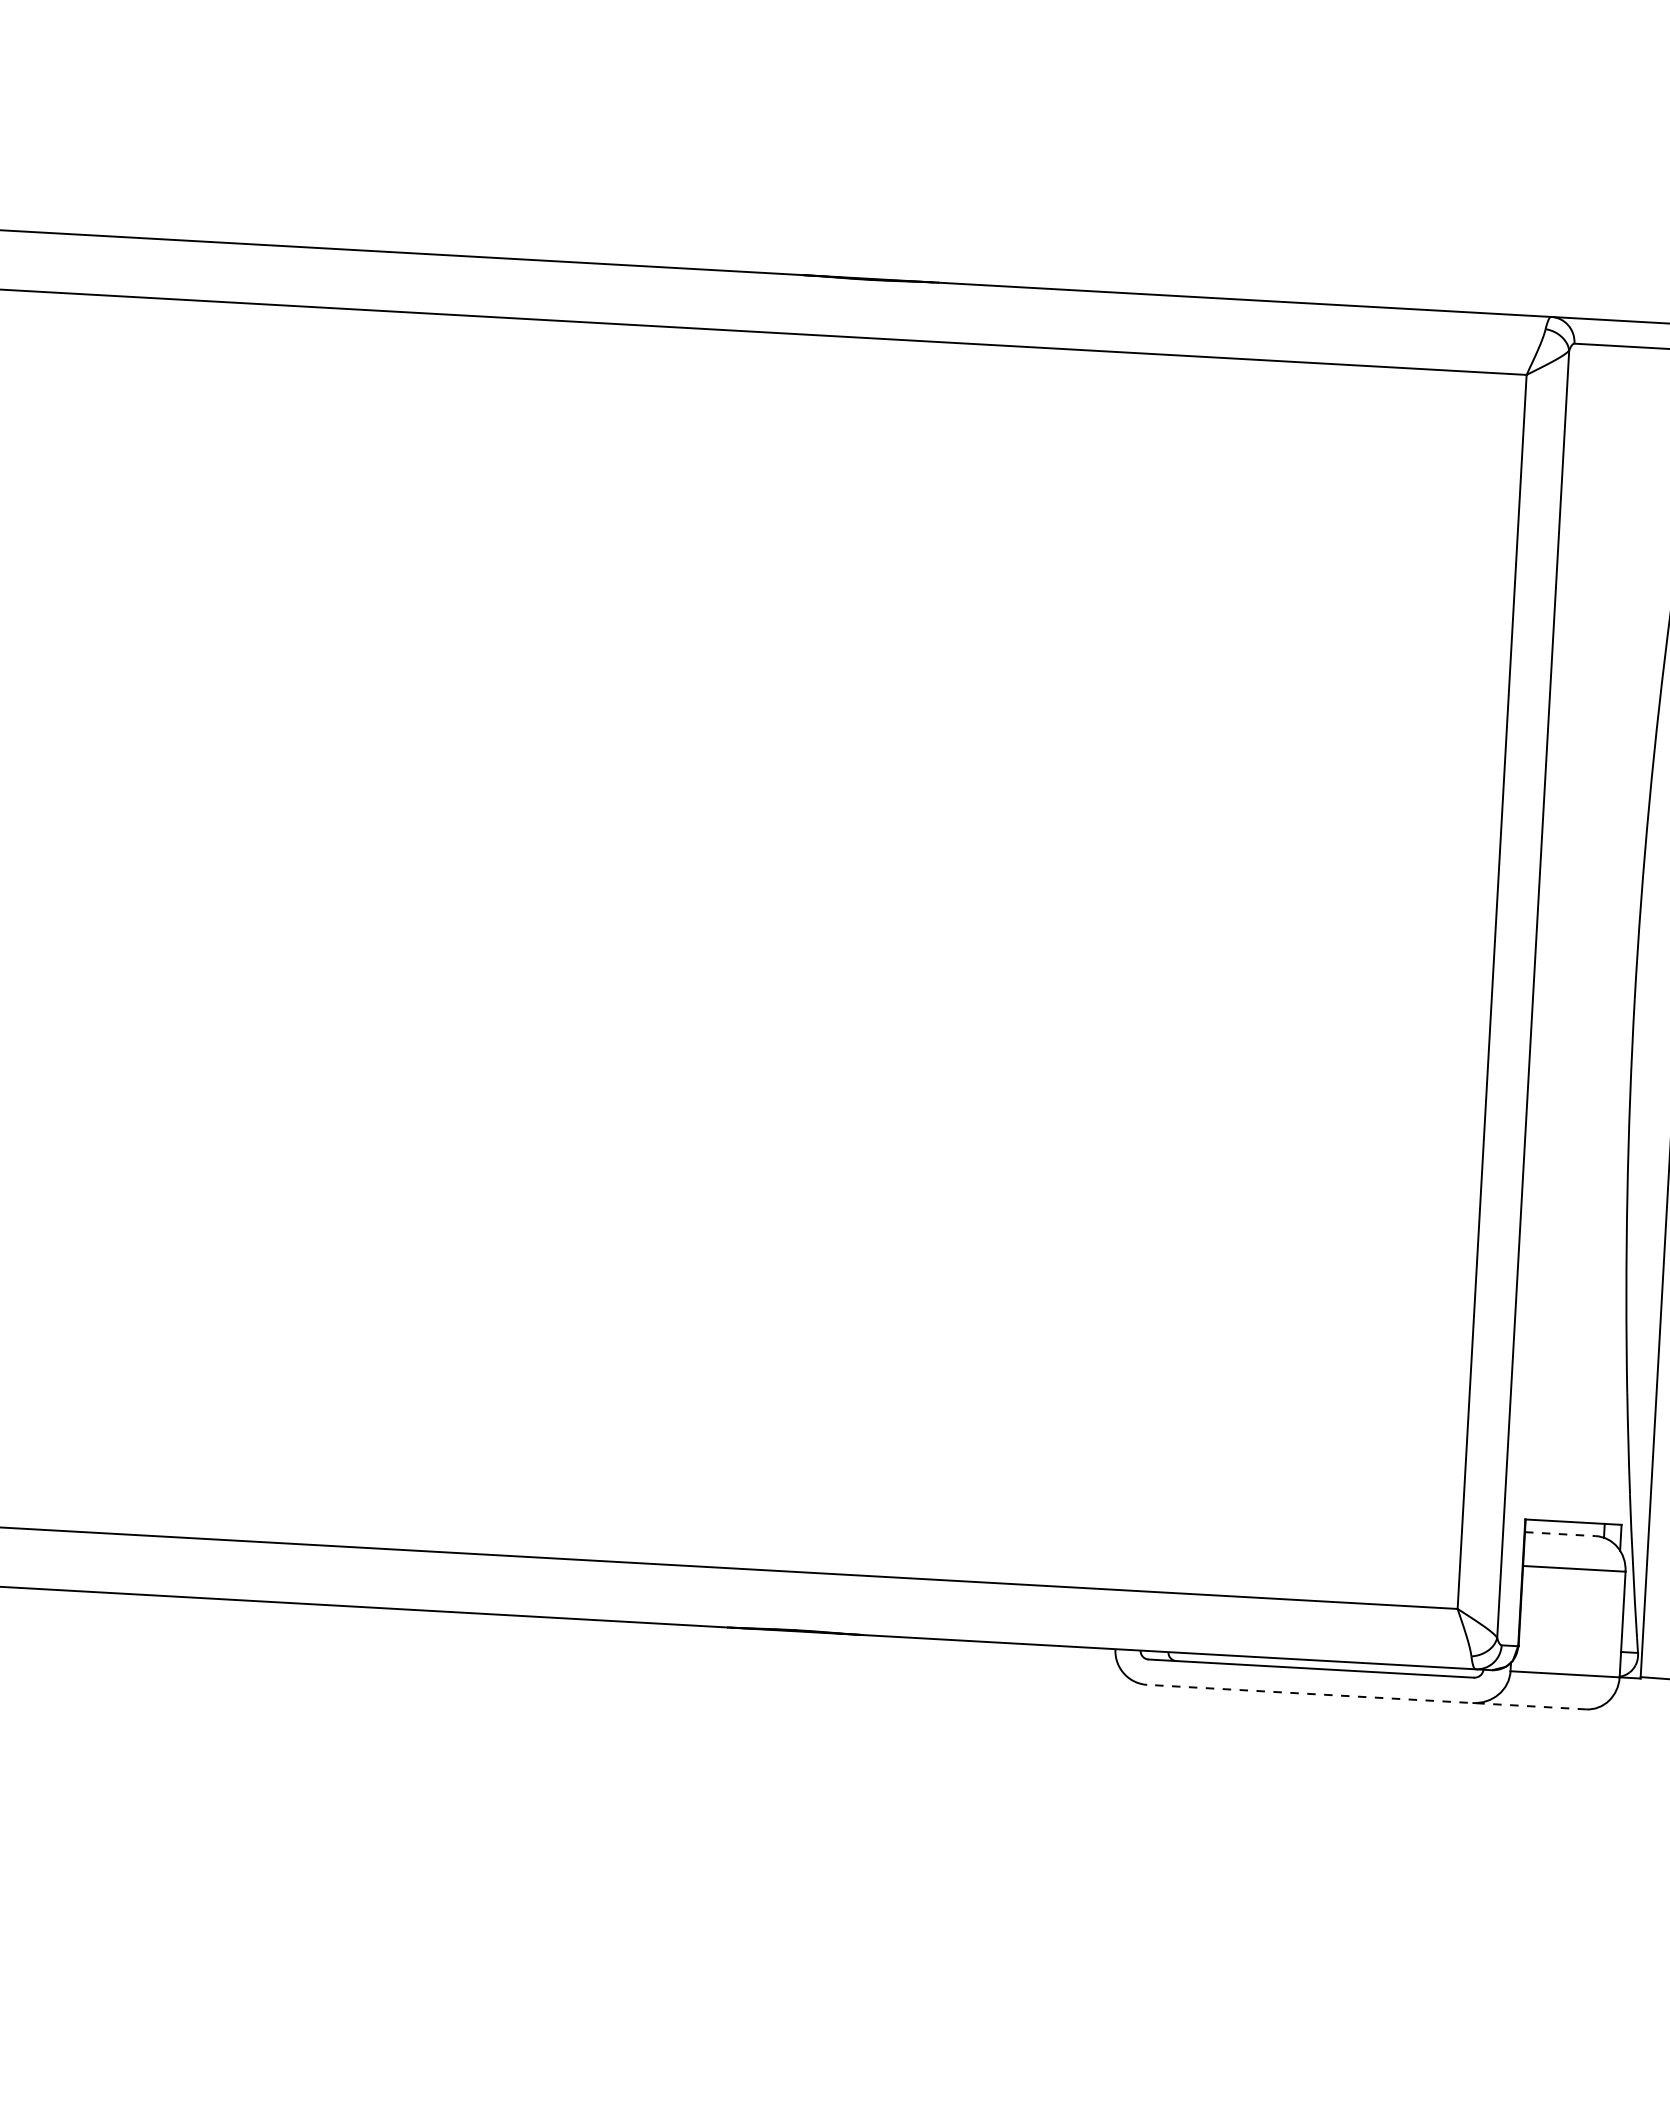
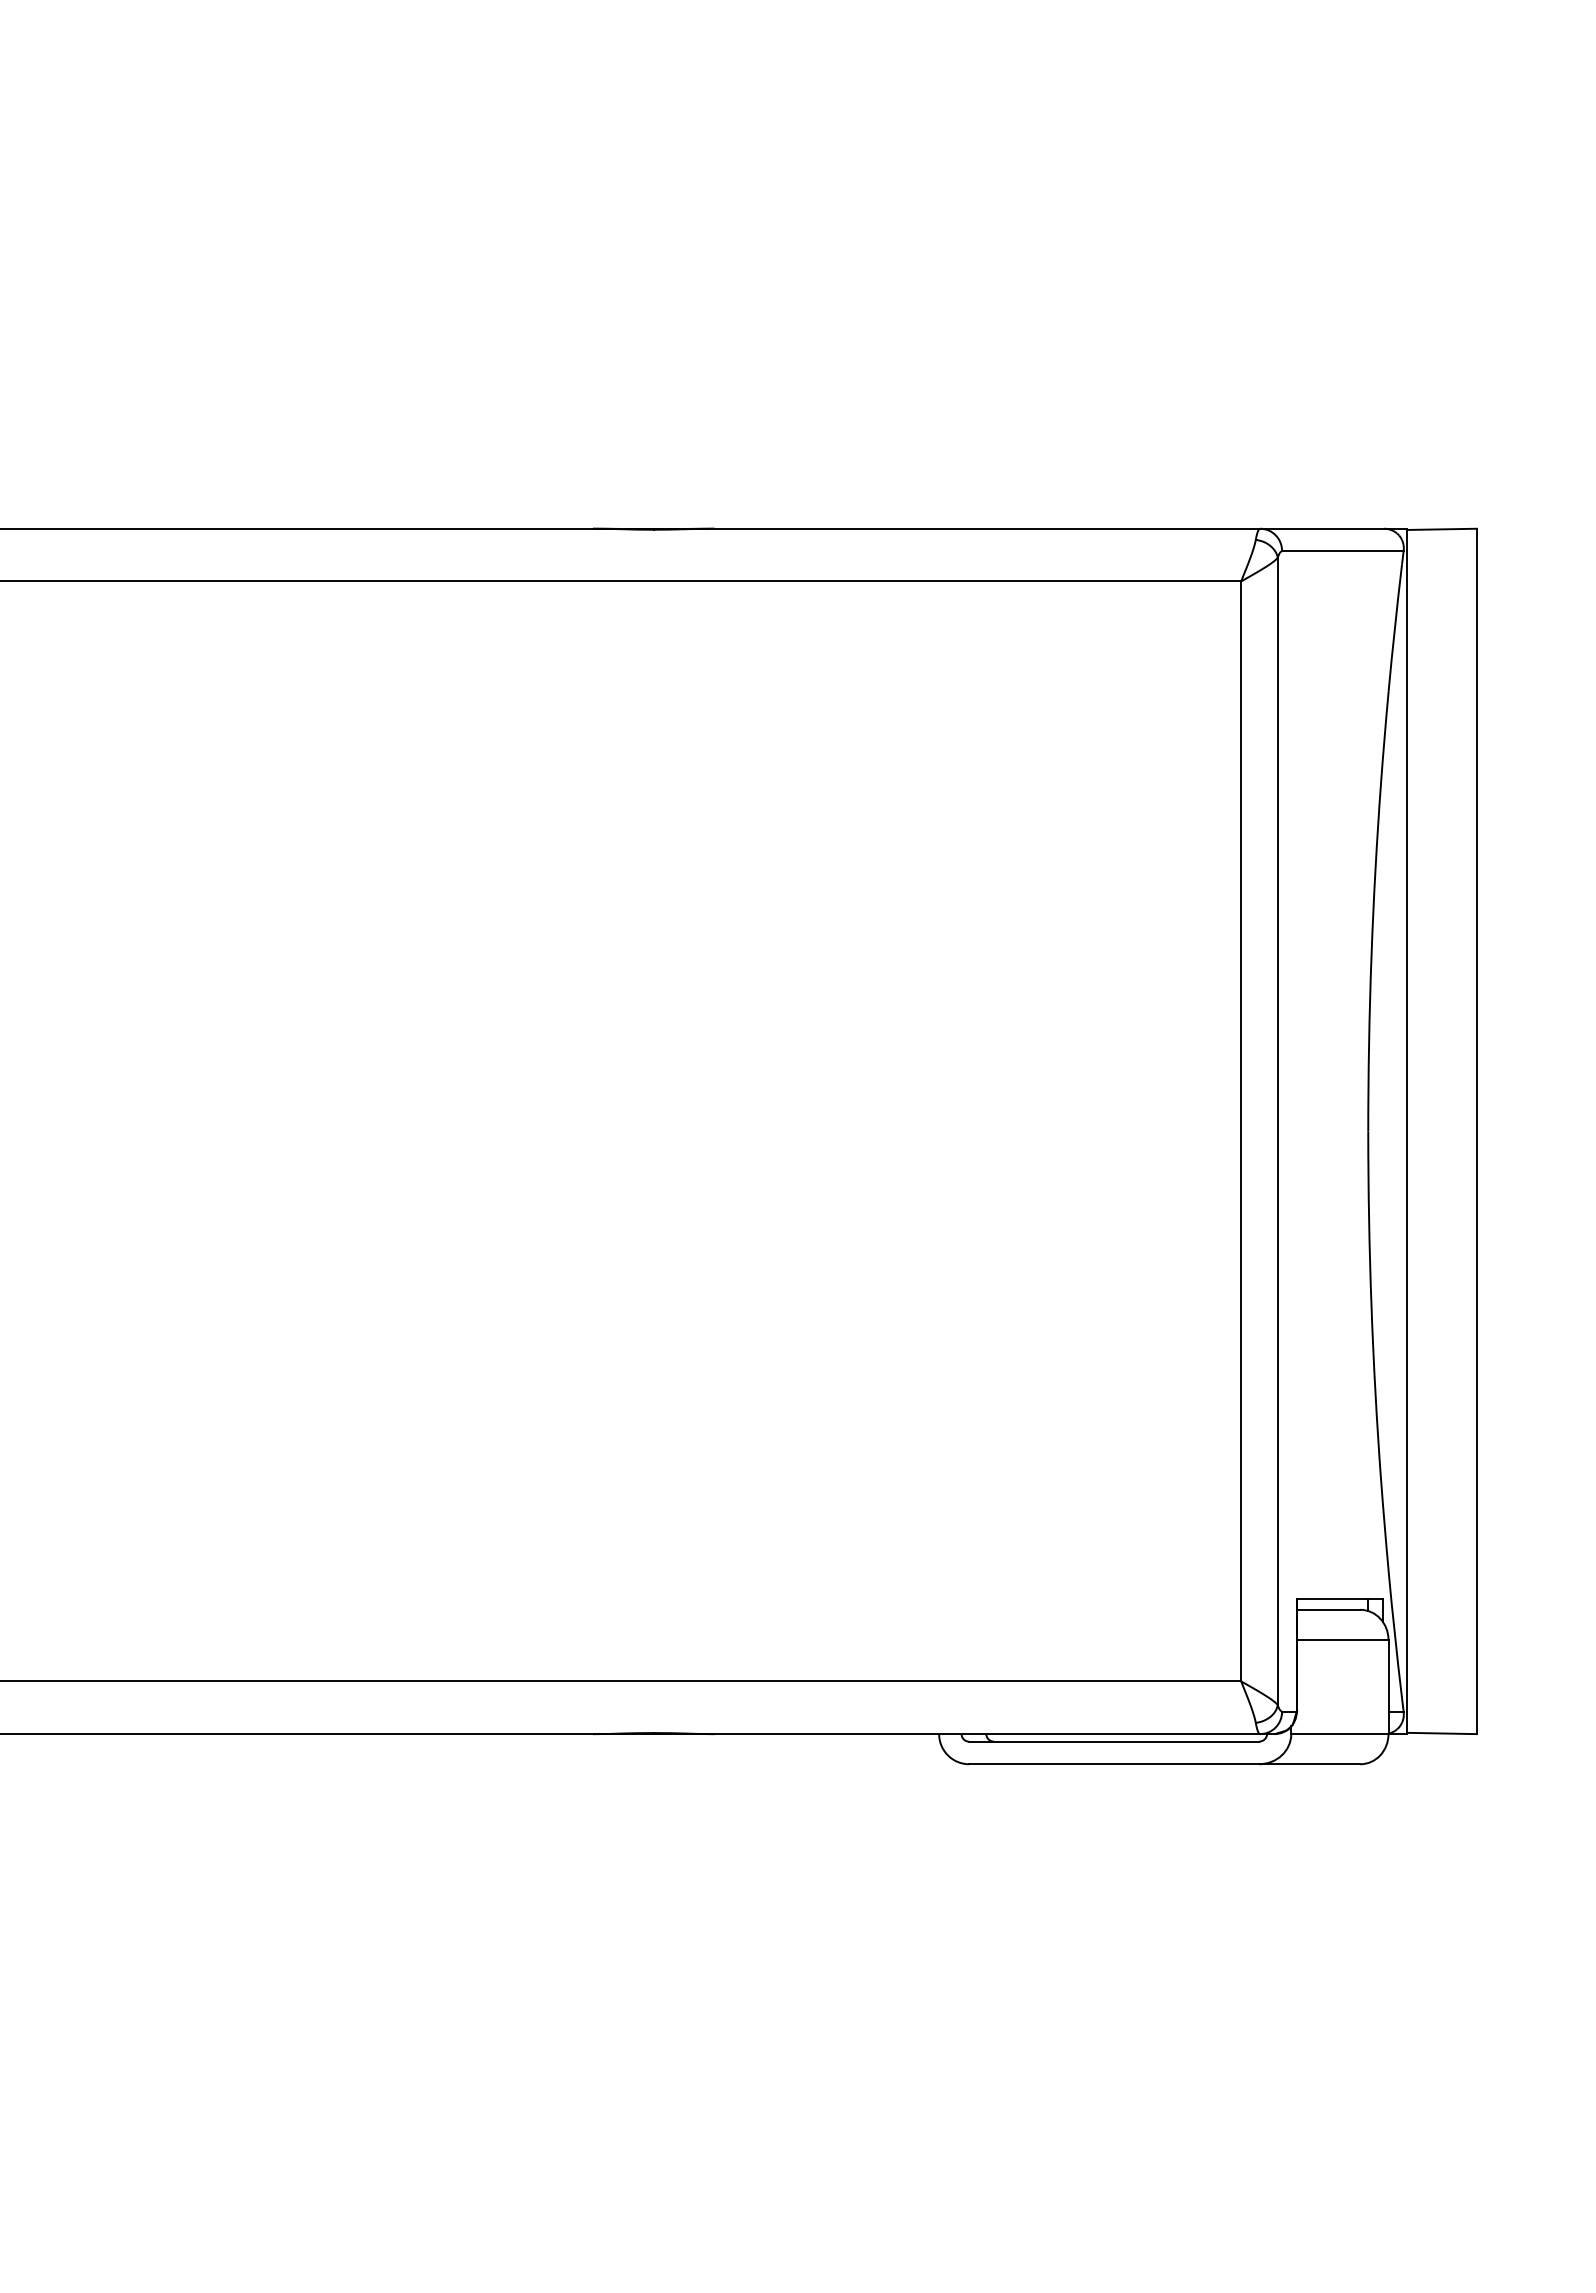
line: (1560, 1533) -> (1328, 1609), dashed -> solid
line: (1366, 1697) -> (1164, 1764), dashed -> solid

